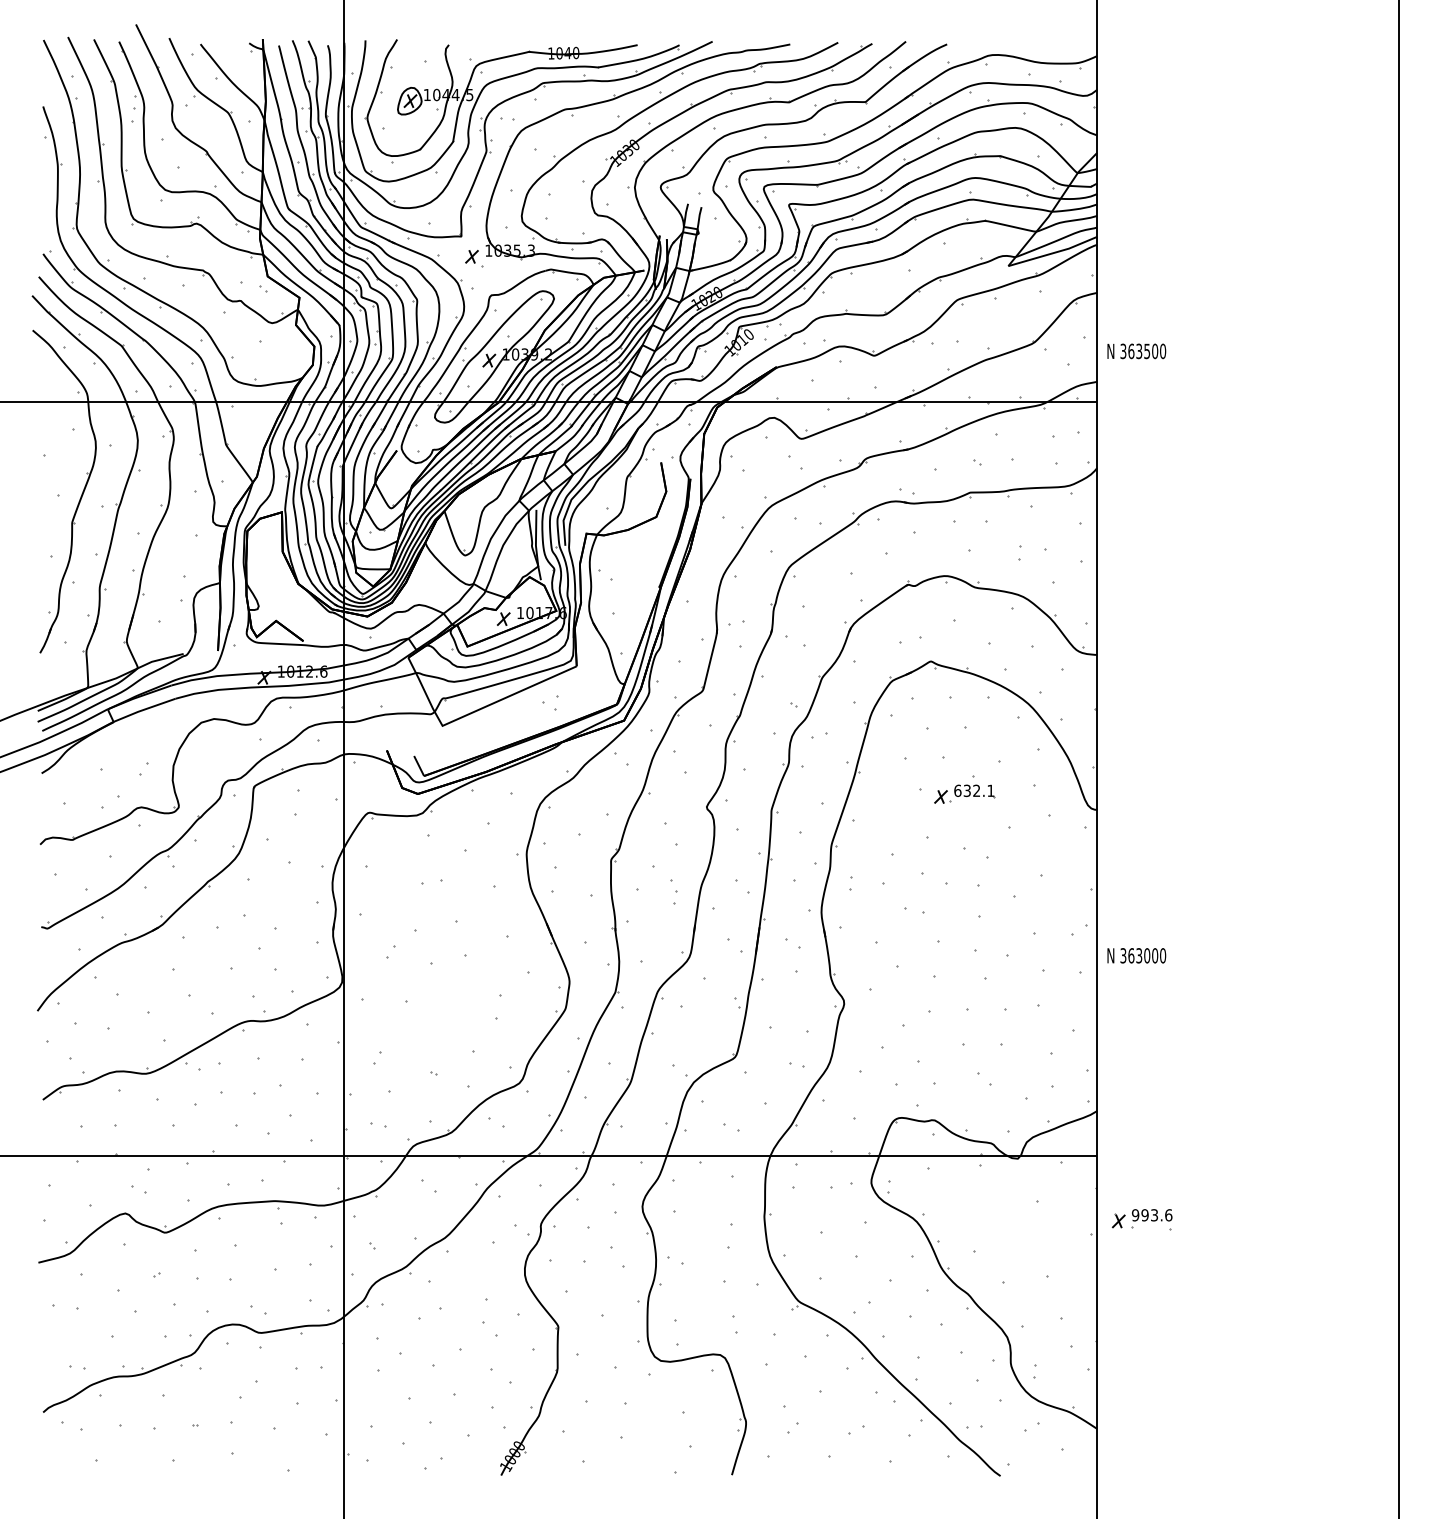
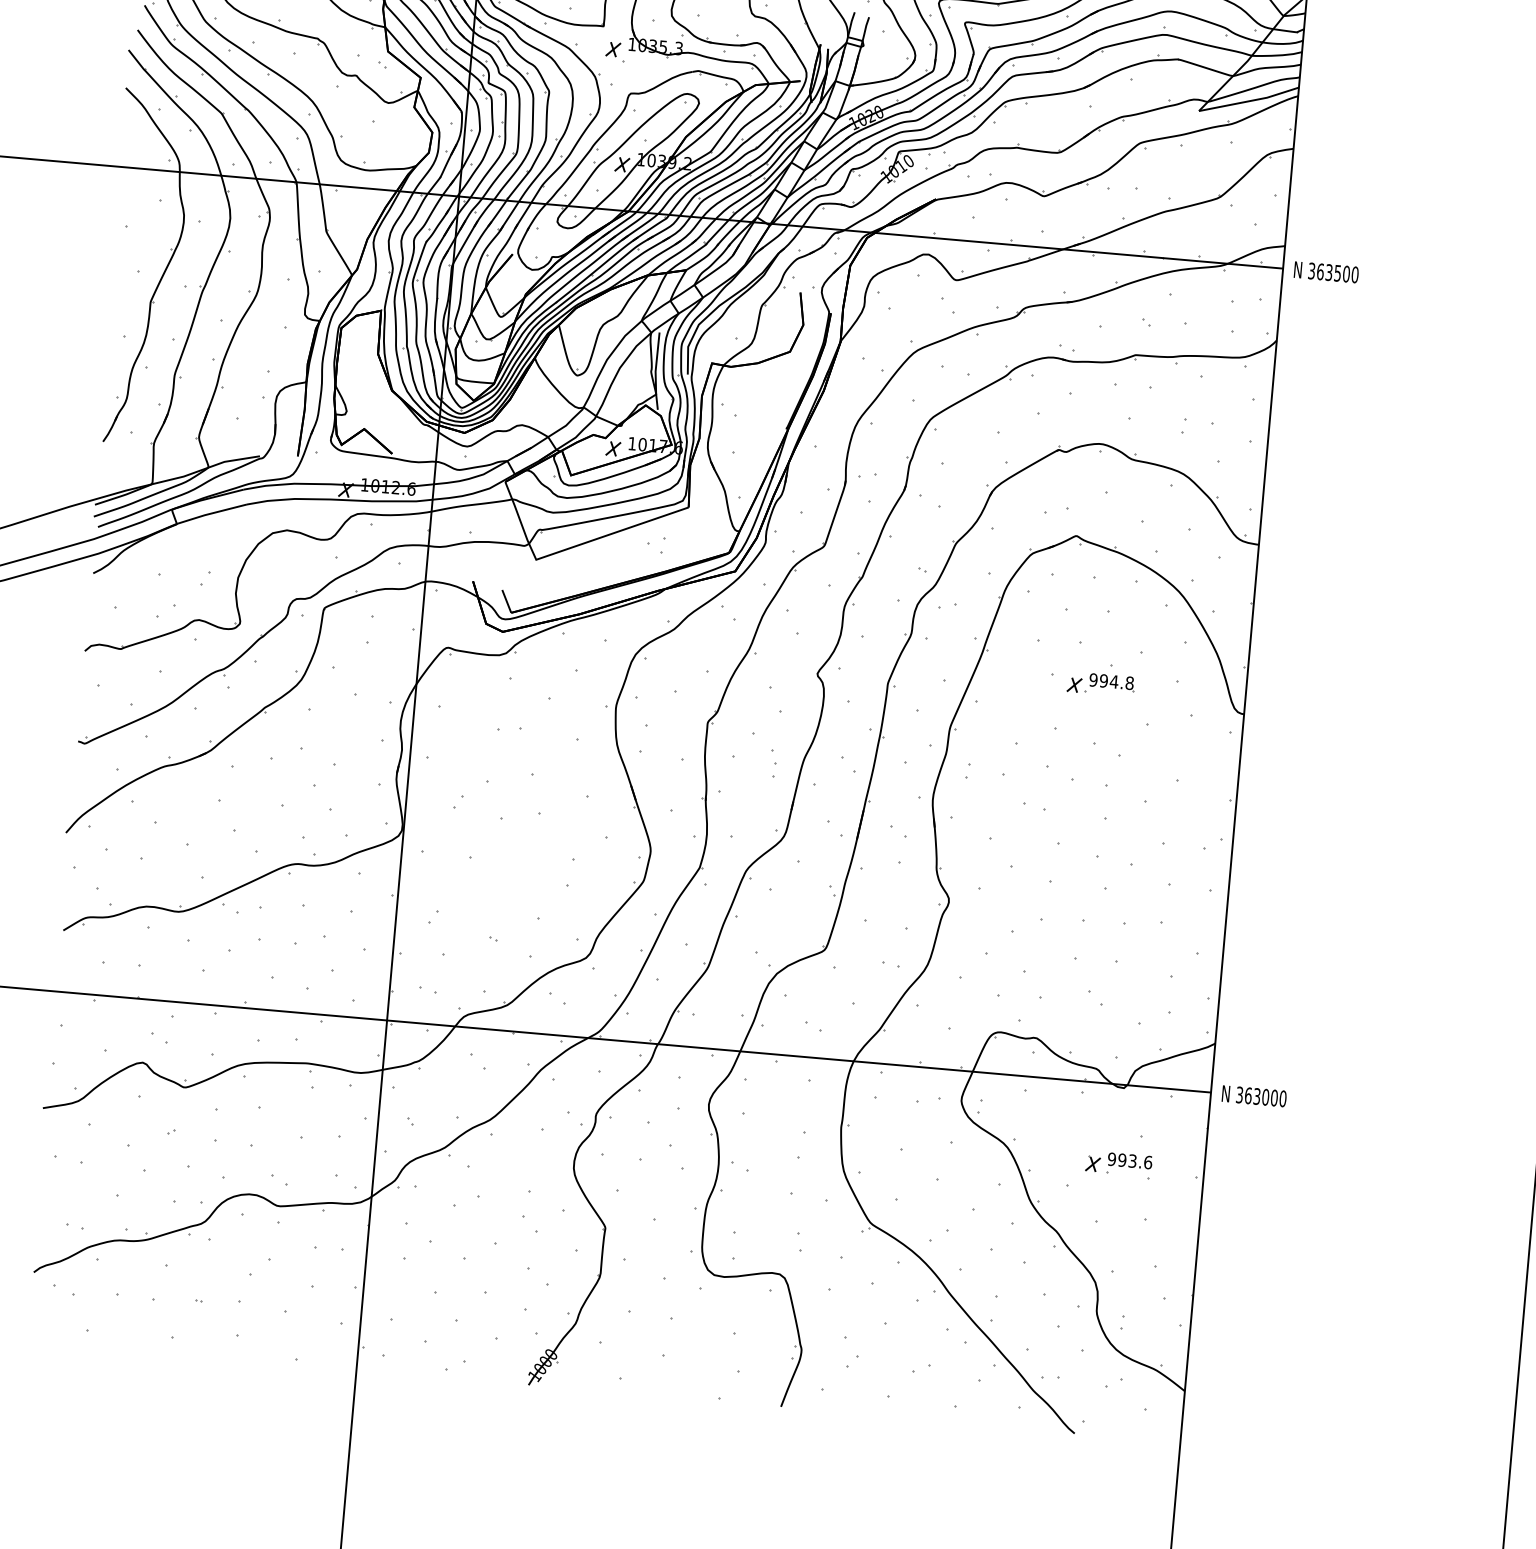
text: (1136, 351) -> (1326, 272), moved
text: (974, 790) -> (1111, 681), 632.1 -> 994.8
text: (1136, 955) -> (1254, 1095), moved
part: (1141, 1219) -> (1118, 1164), moved

